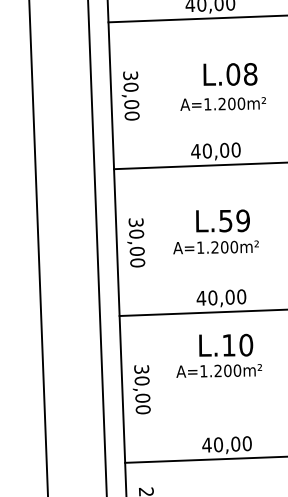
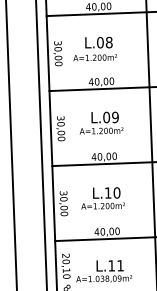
text: (221, 85) -> (94, 48), moved
text: (225, 220) -> (106, 117), L.59 -> L.09
text: (217, 356) -> (102, 198), moved

